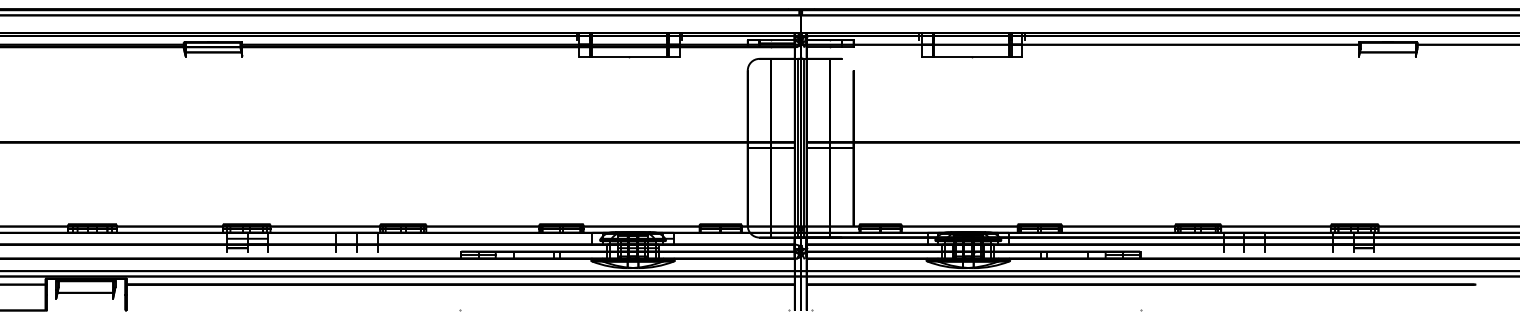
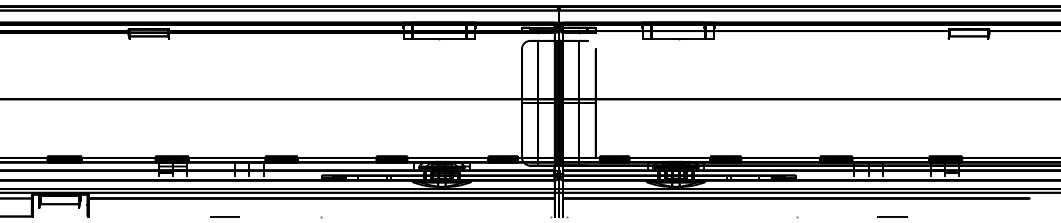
line: (321, 310) -> (224, 216), added
line: (1278, 310) -> (892, 216), added

